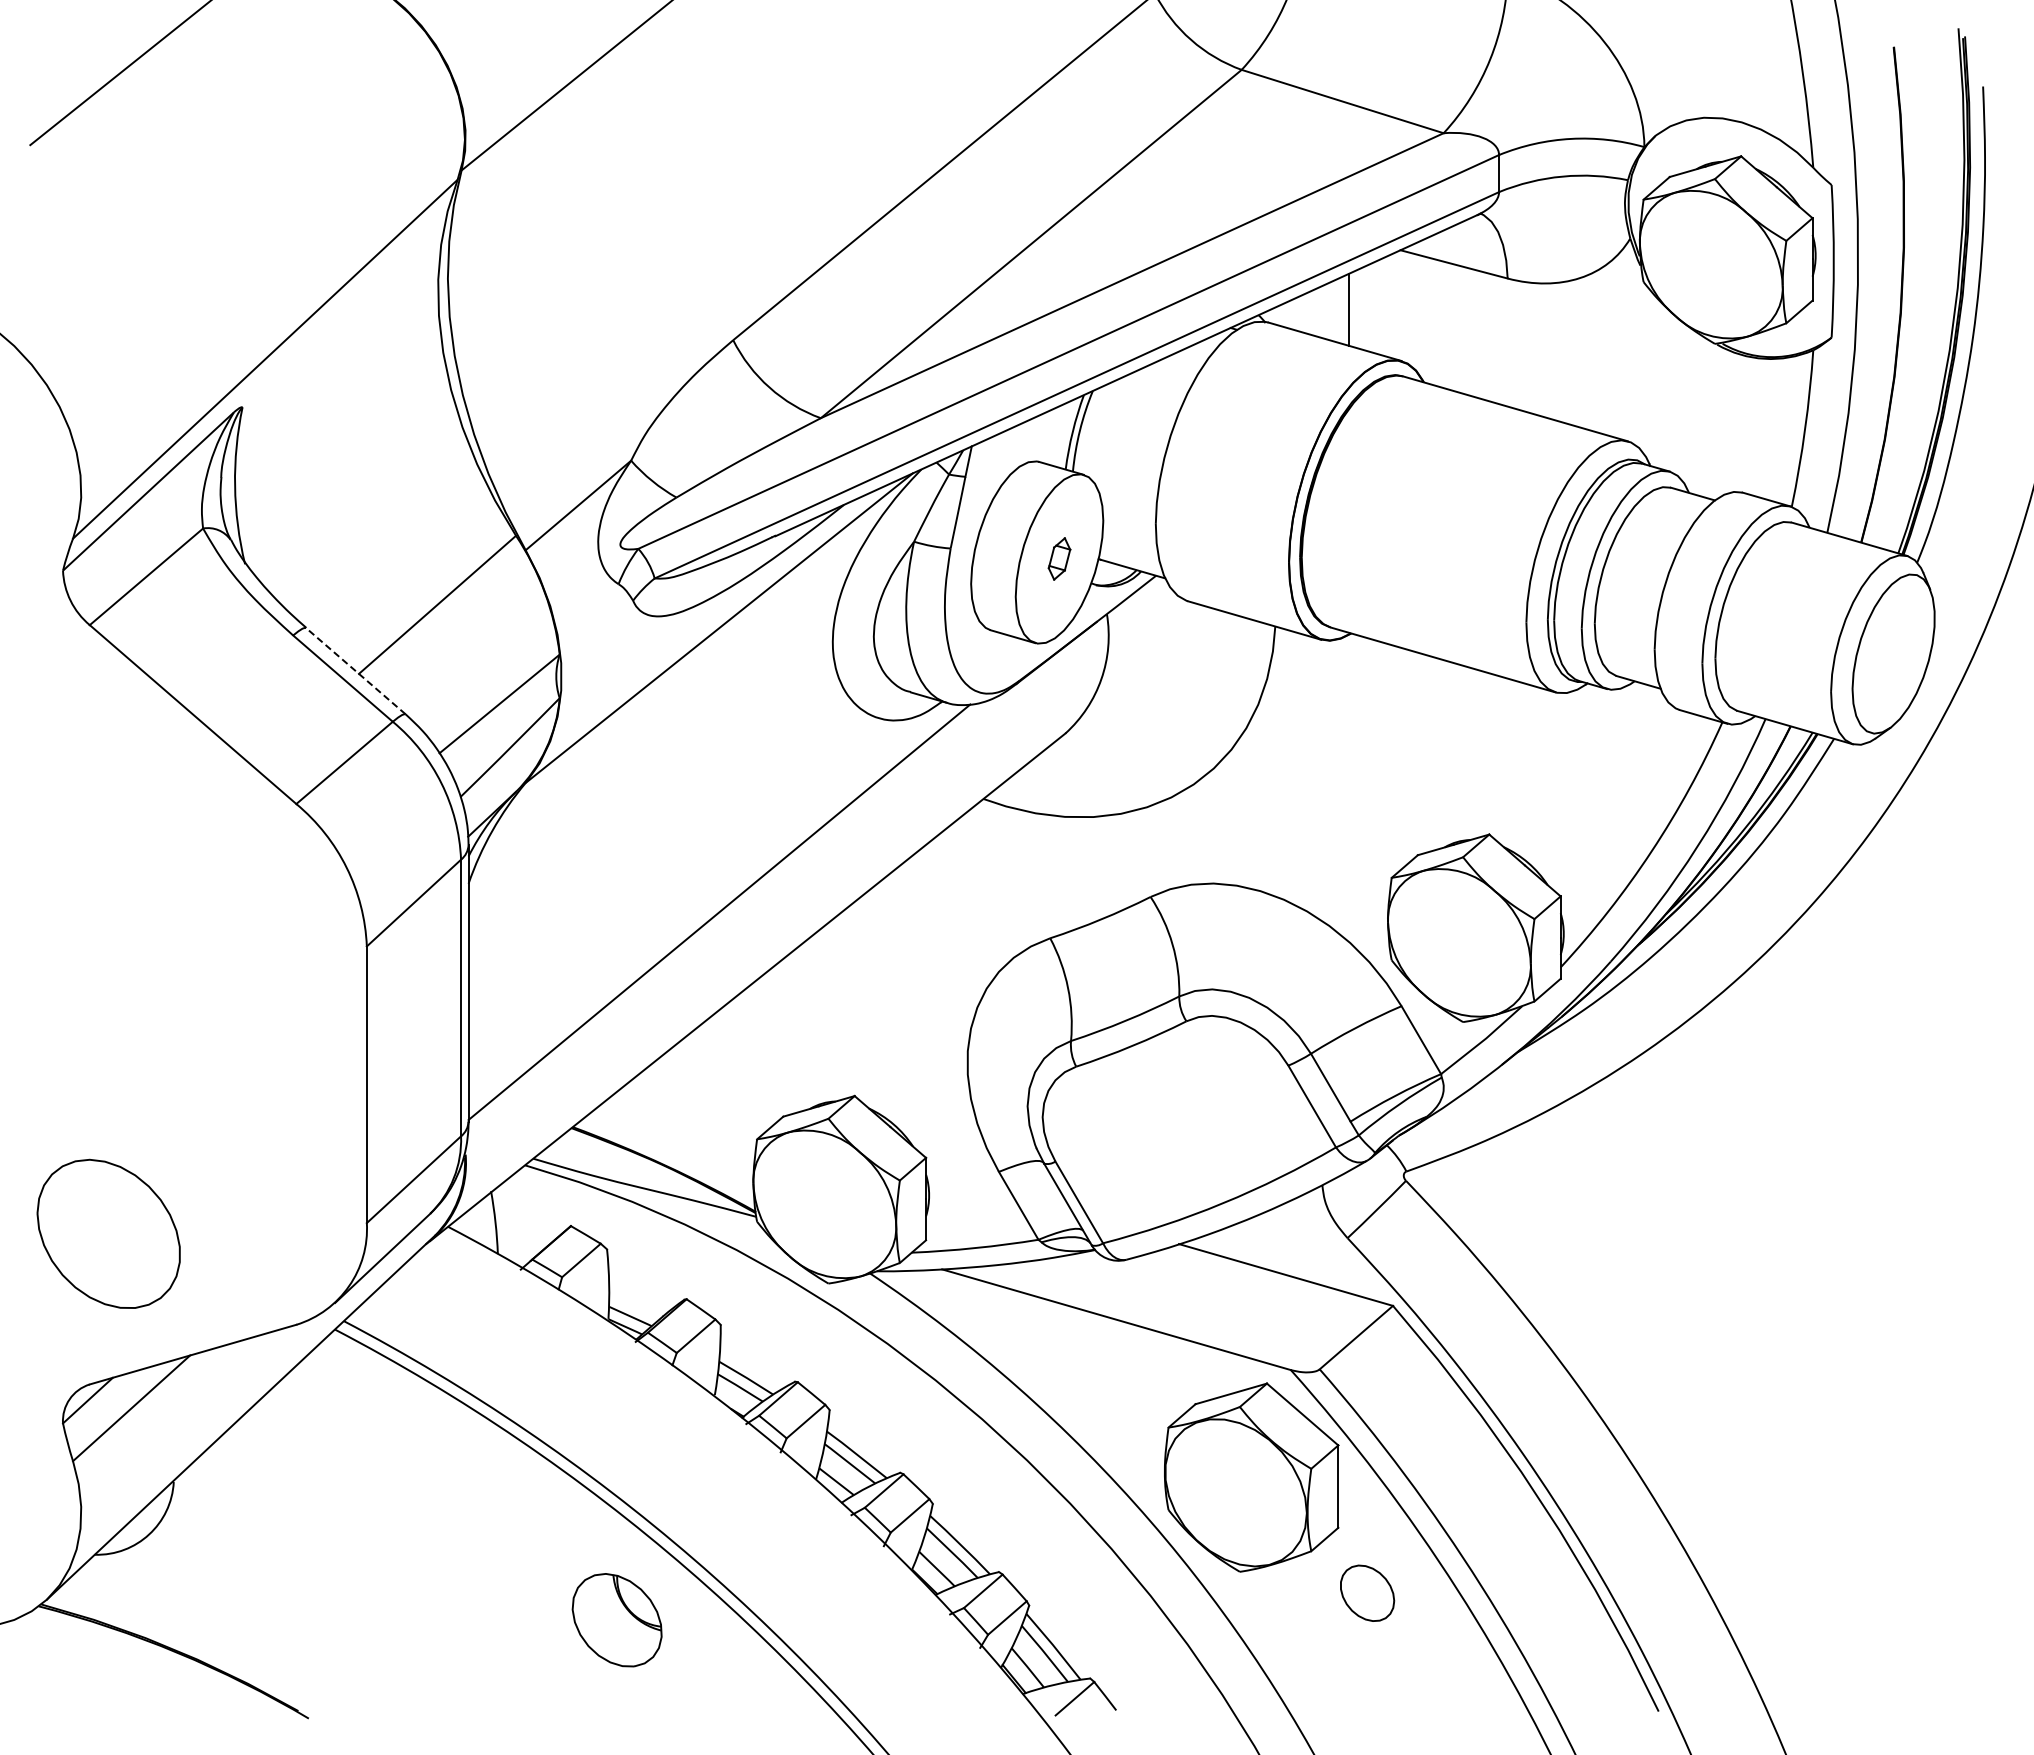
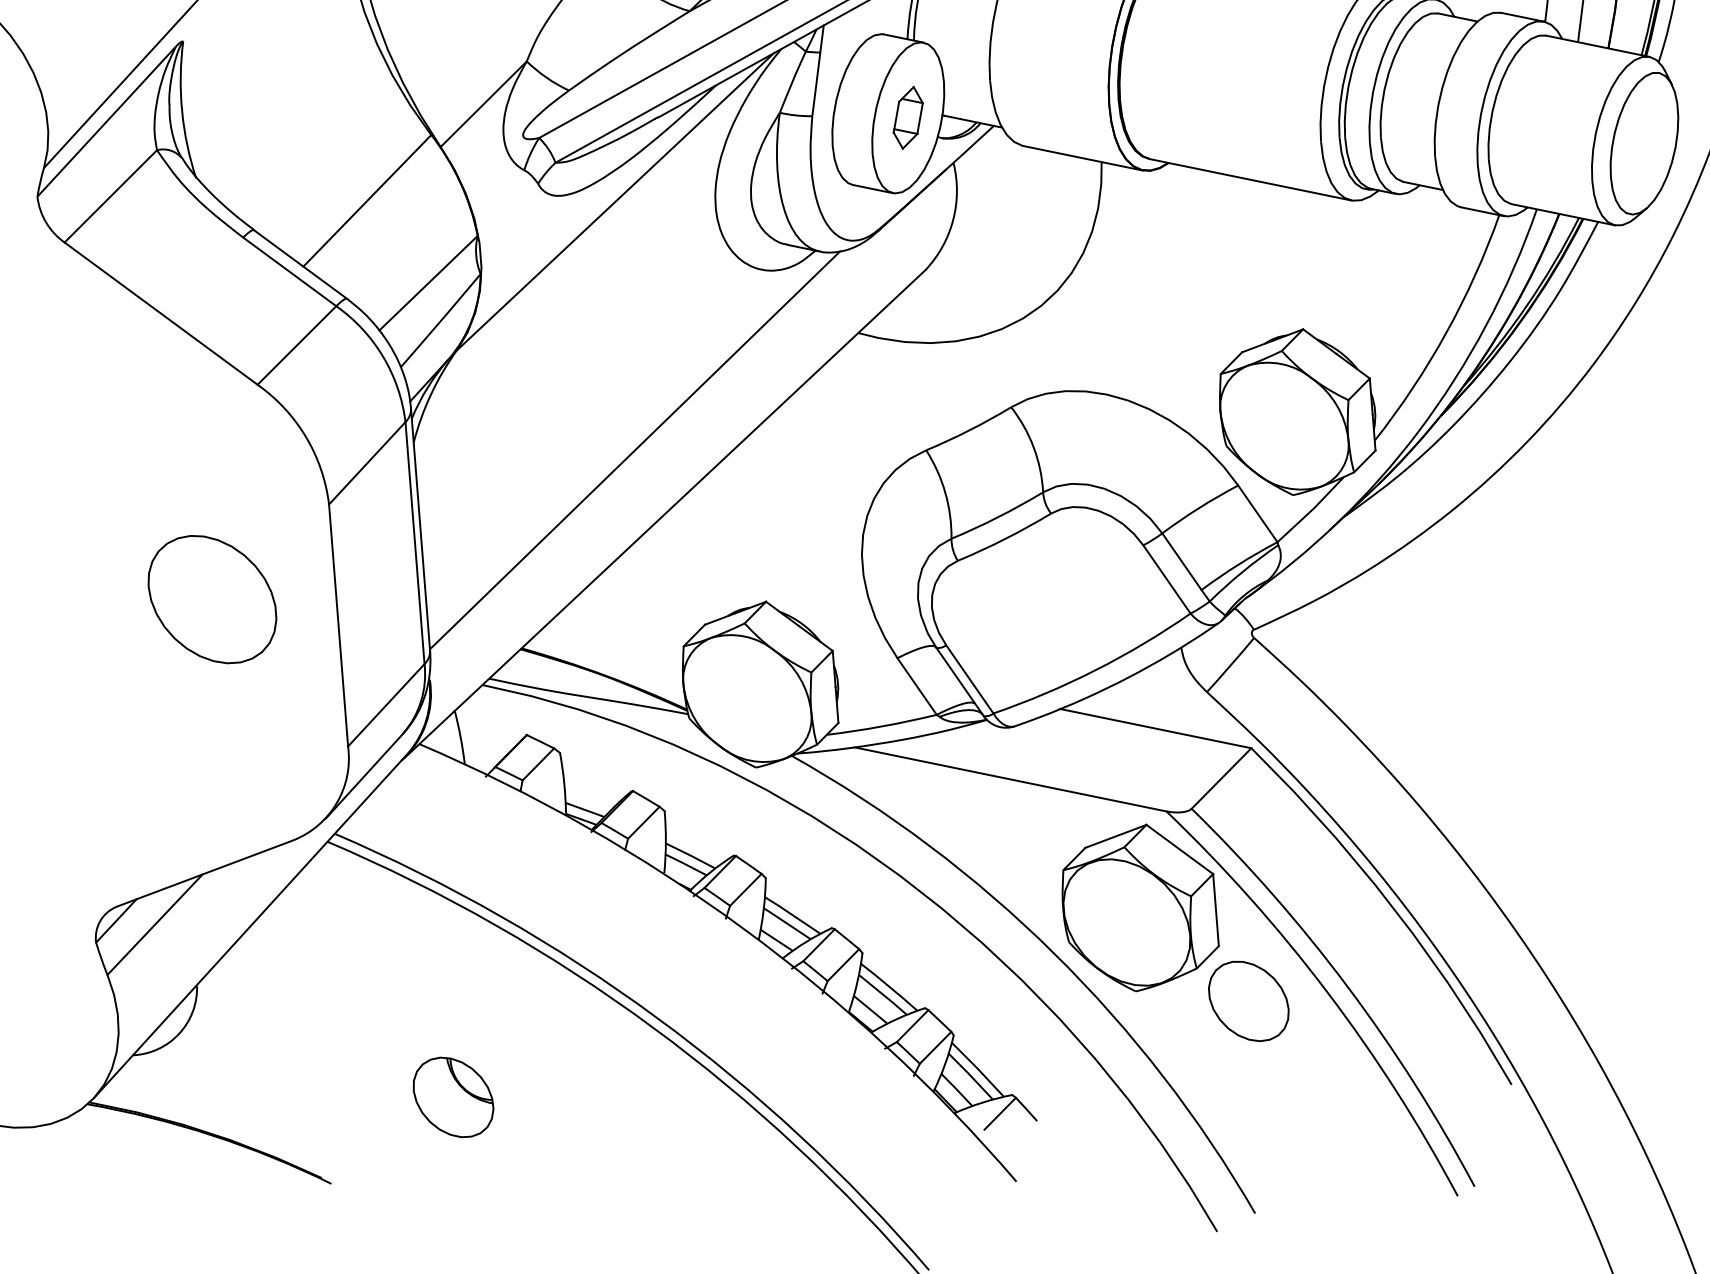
part: (1059, 558) -> (908, 117), size x1.67
line: (355, 671) -> (300, 264), dashed -> solid
part: (108, 1233) -> (212, 599), moved
part: (1367, 1593) -> (1248, 1001), size x1.67
part: (616, 1620) -> (452, 1097), moved

